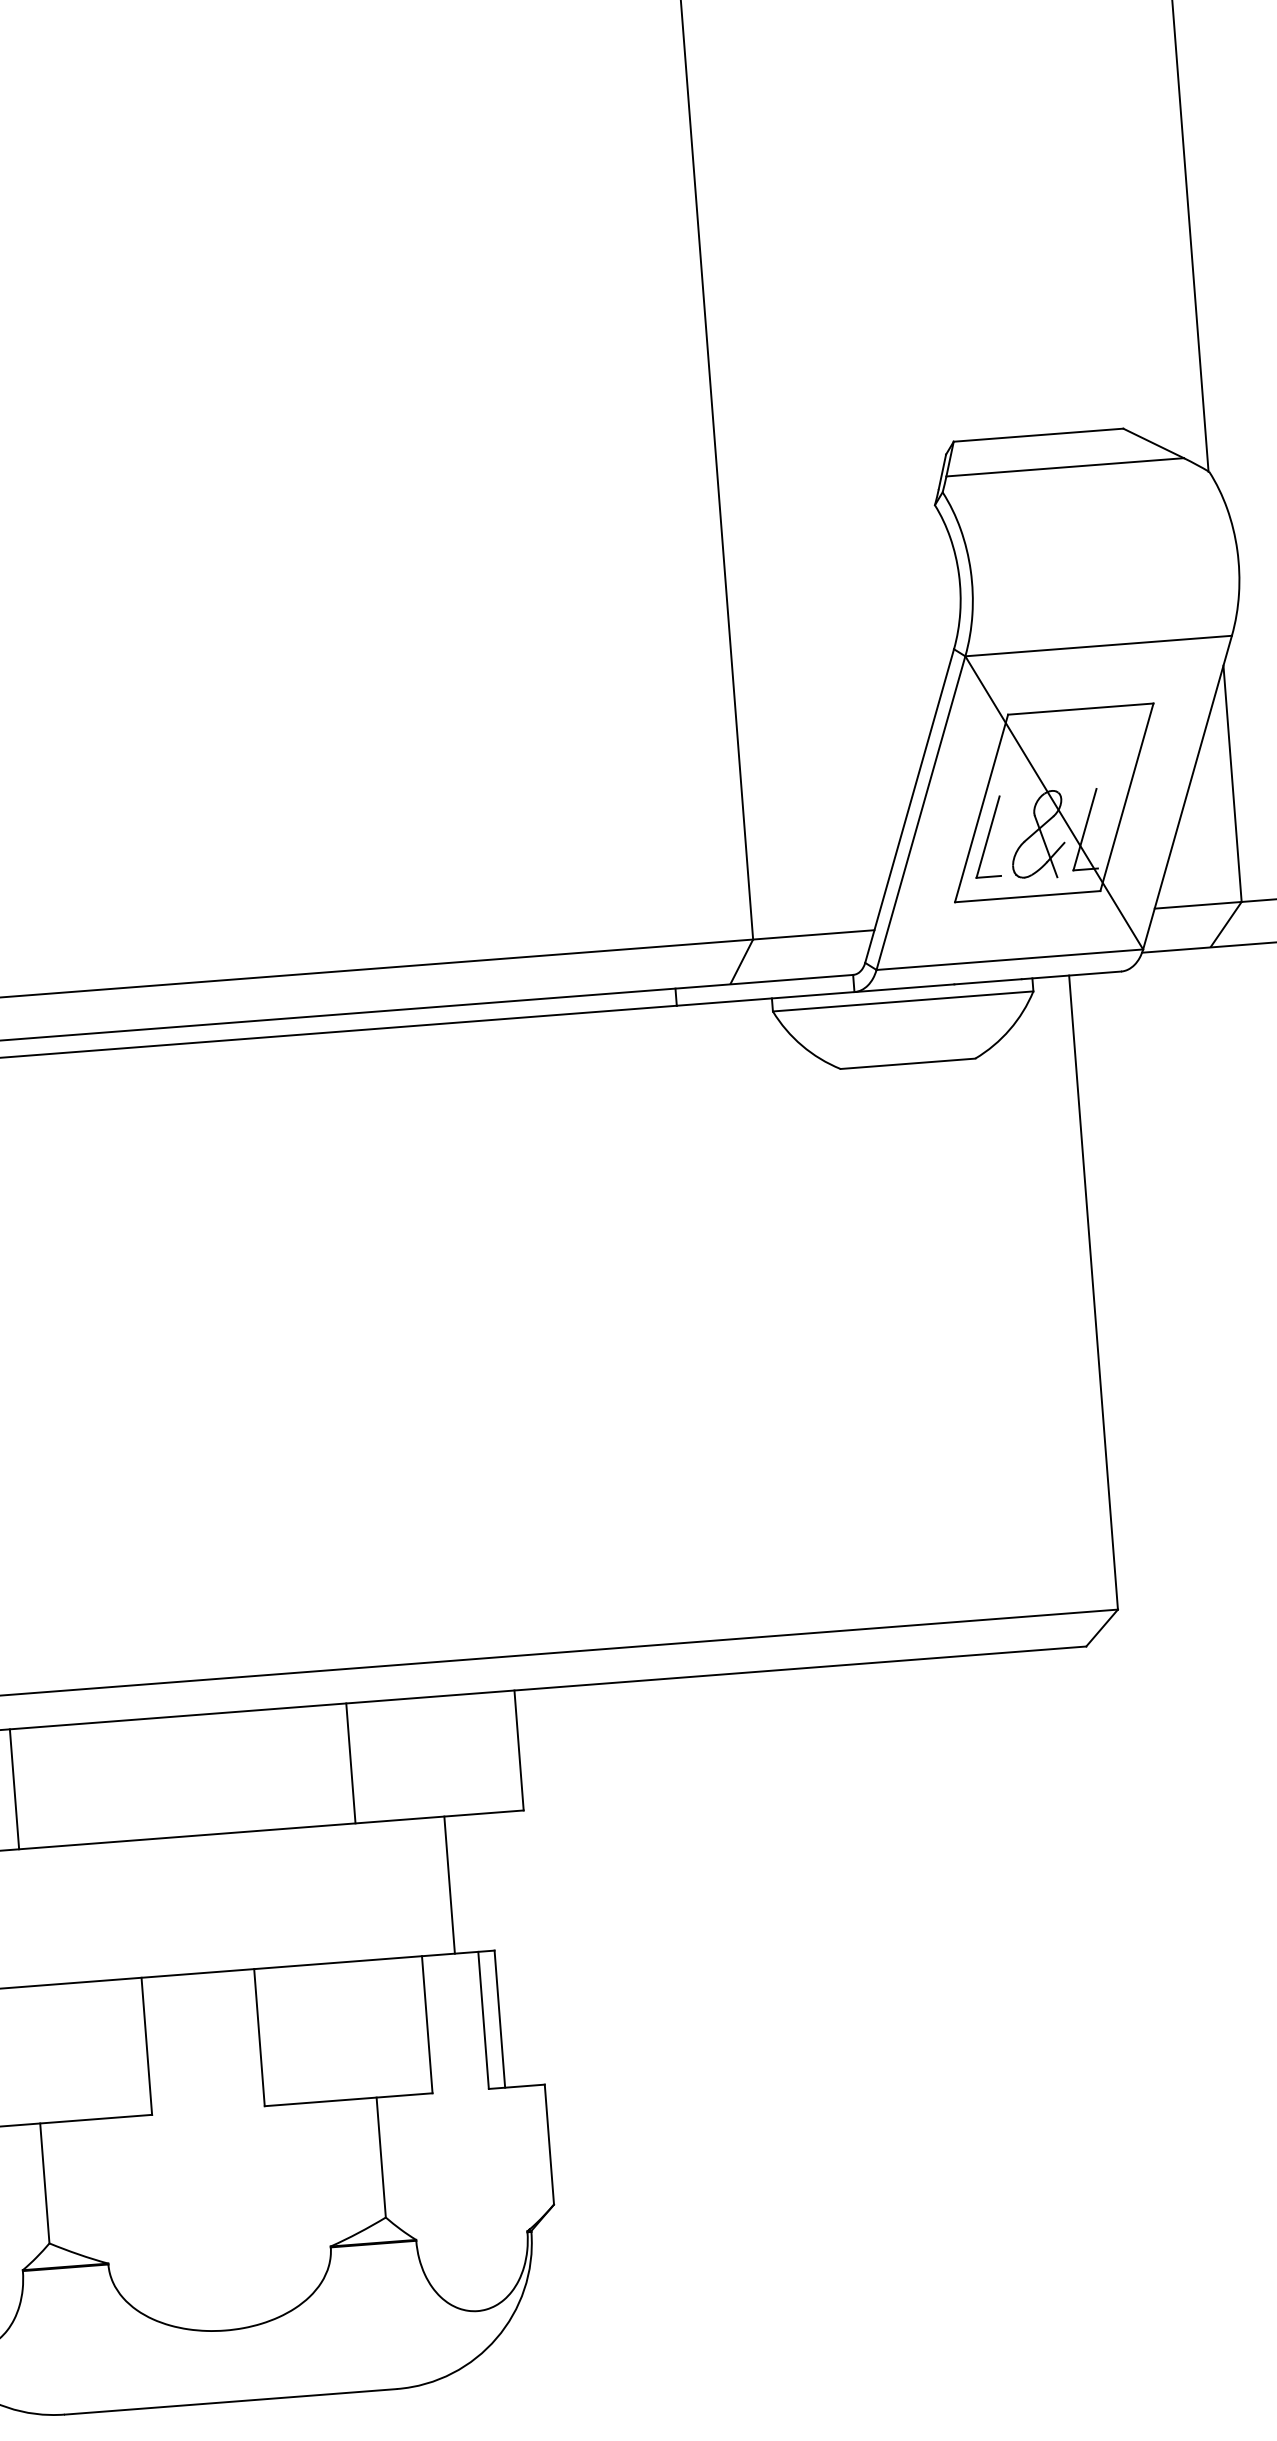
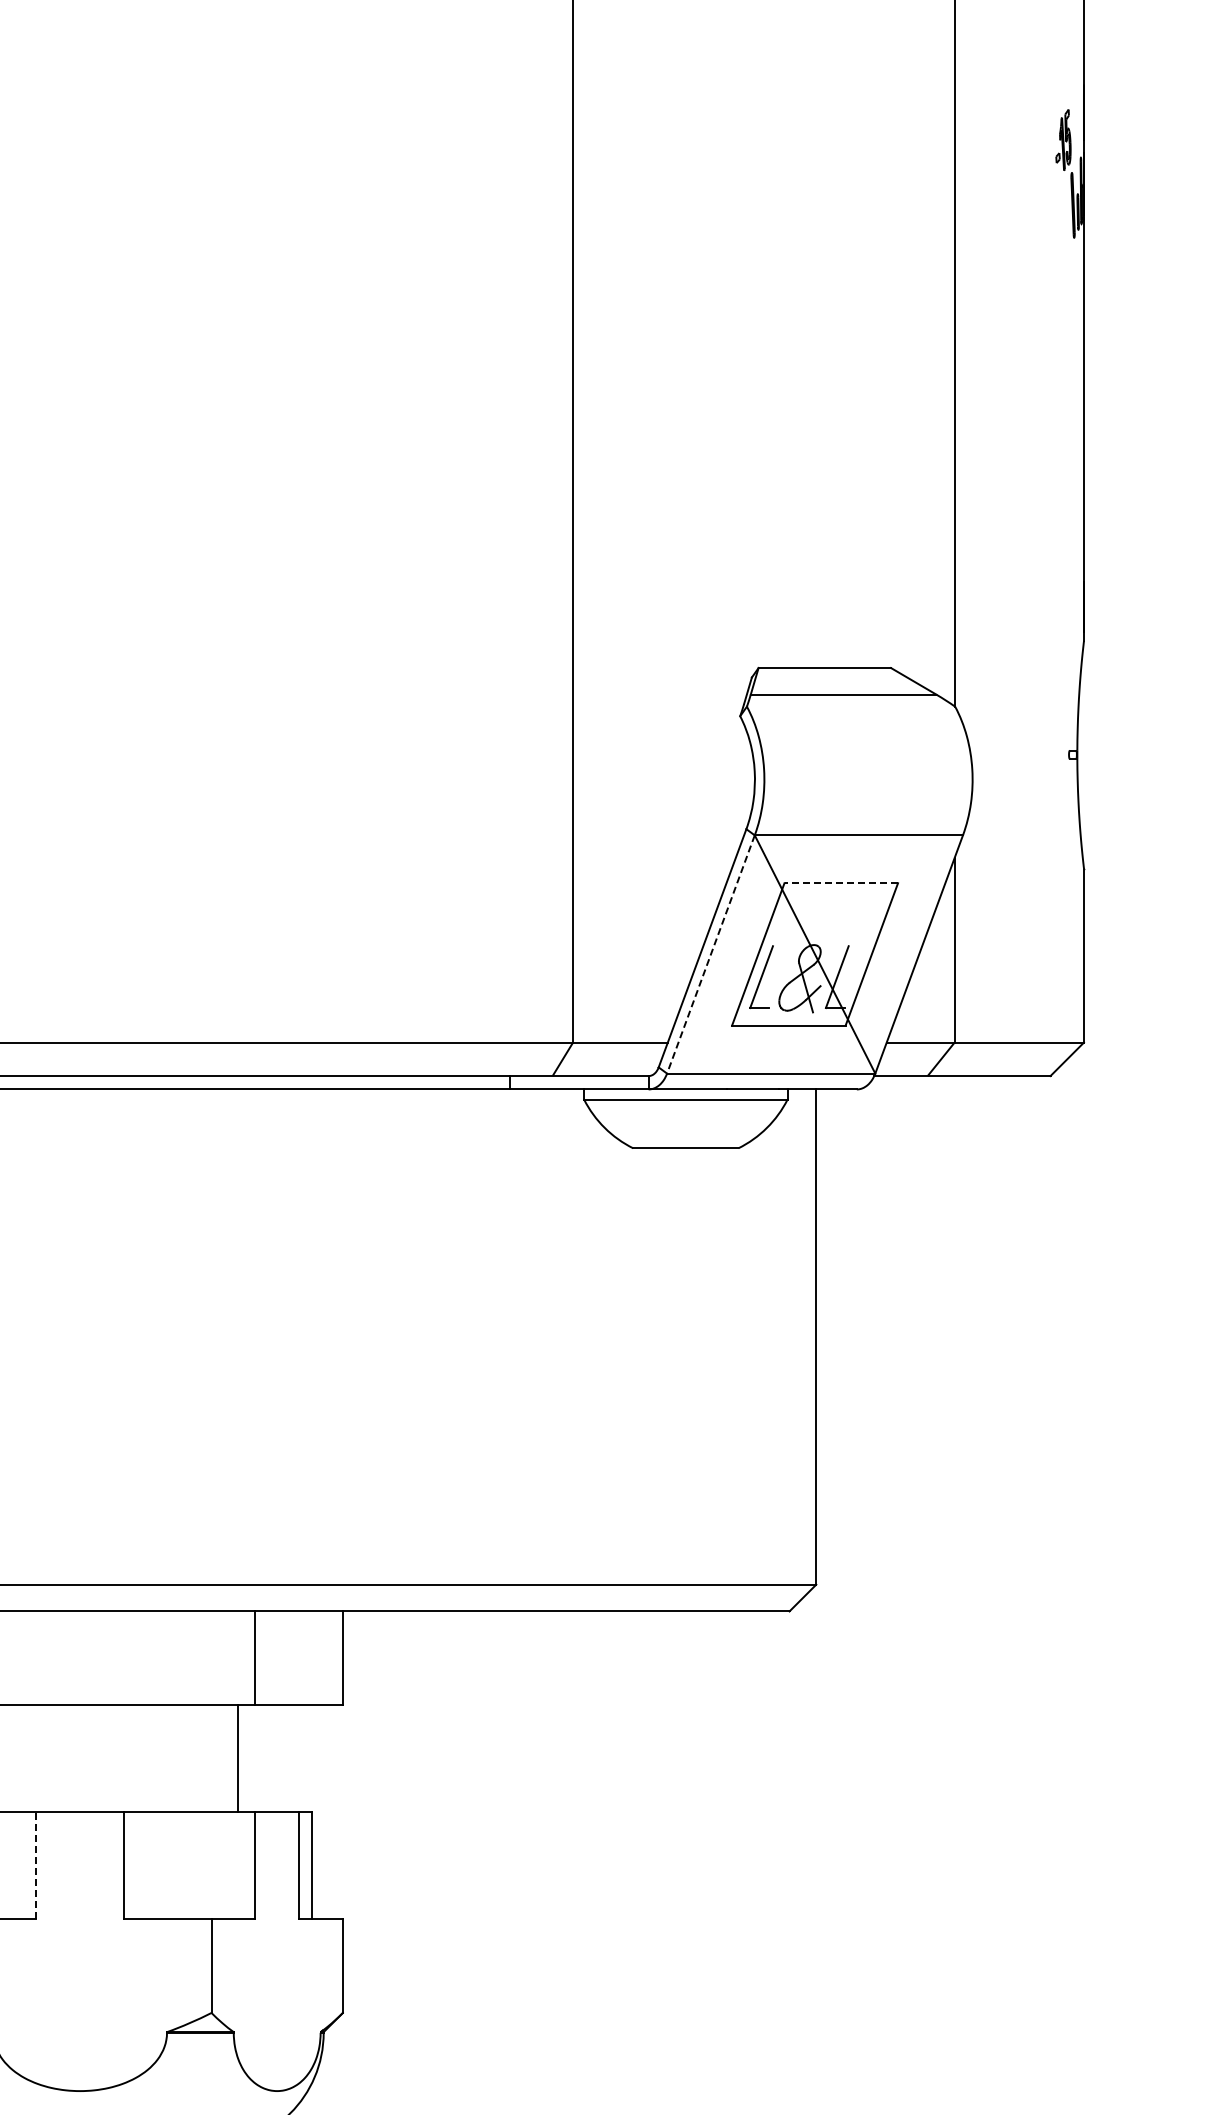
line: (1081, 709) -> (841, 883), solid -> dashed
line: (920, 813) -> (710, 954), solid -> dashed
line: (350, 1763) -> (254, 1658), moved
line: (449, 1884) -> (237, 1758), moved
line: (147, 2045) -> (36, 1865), solid -> dashed

